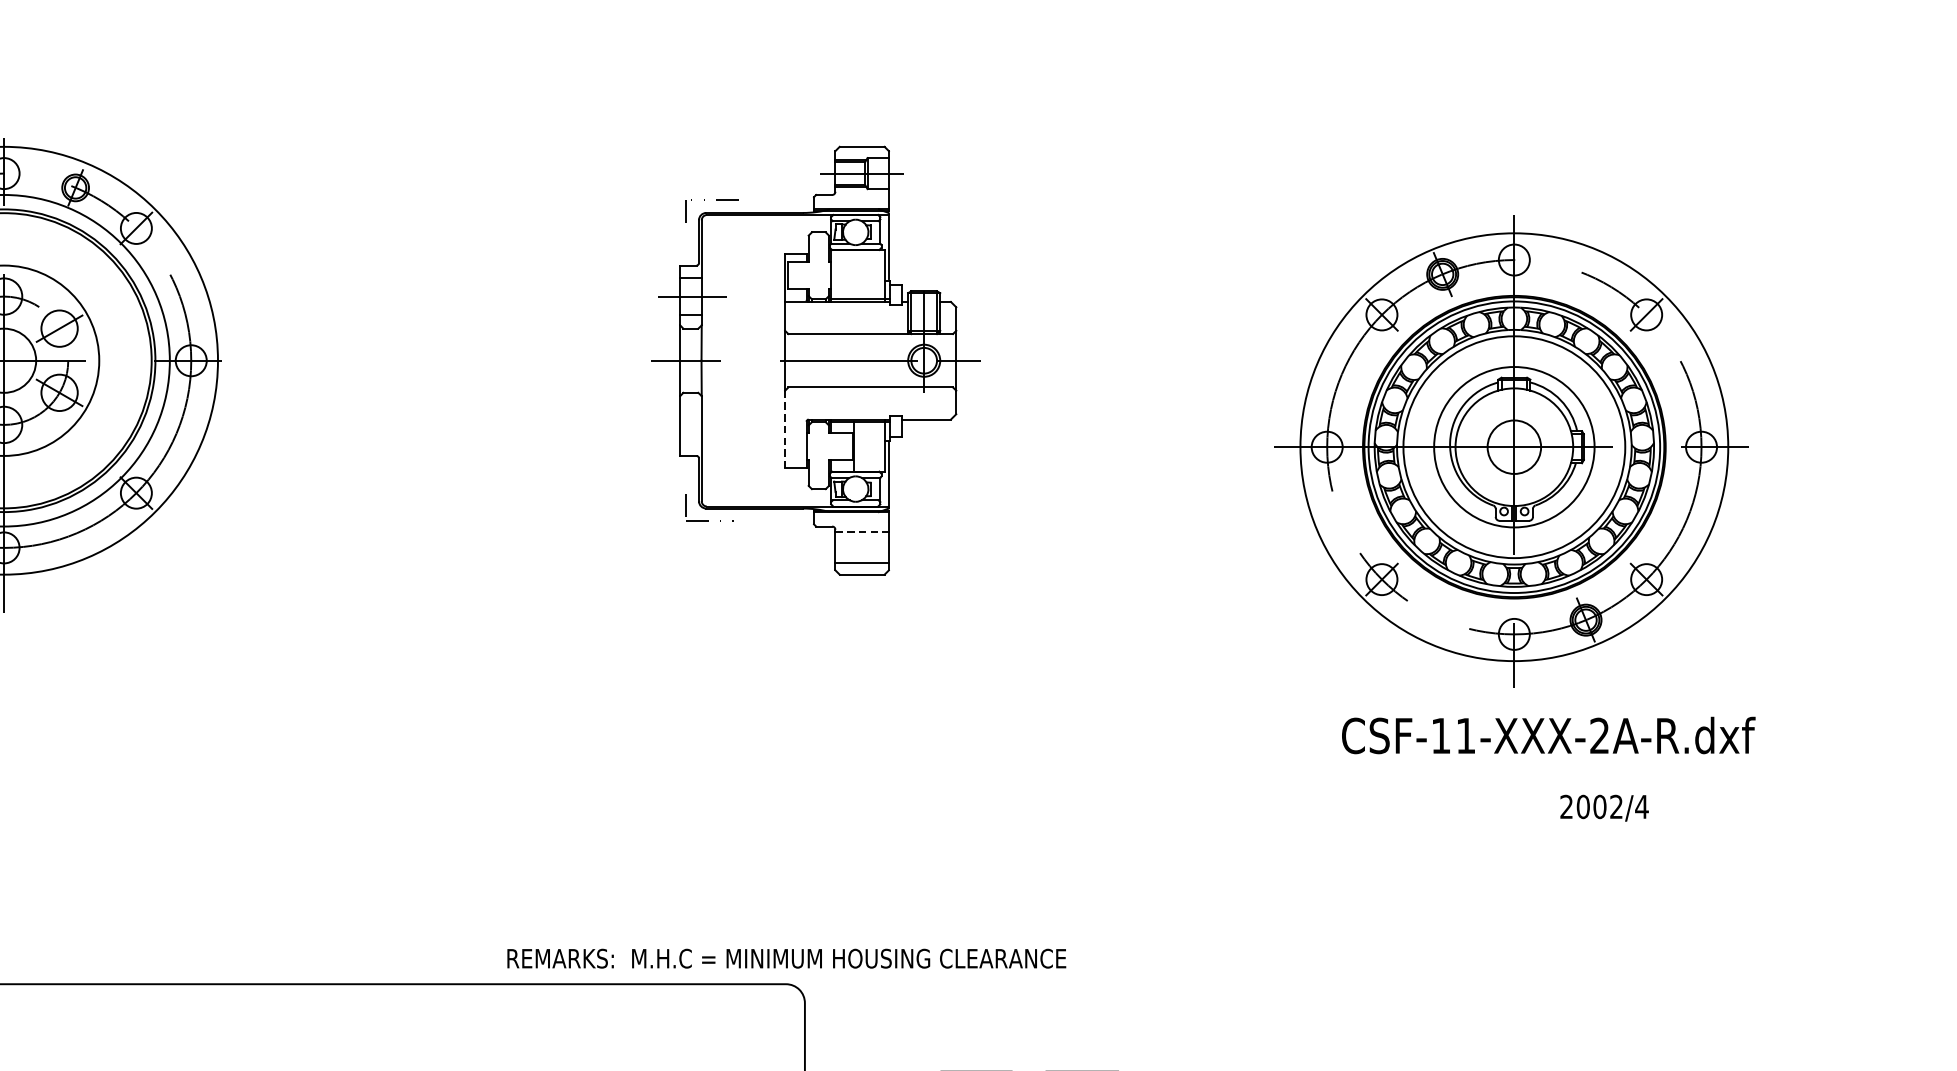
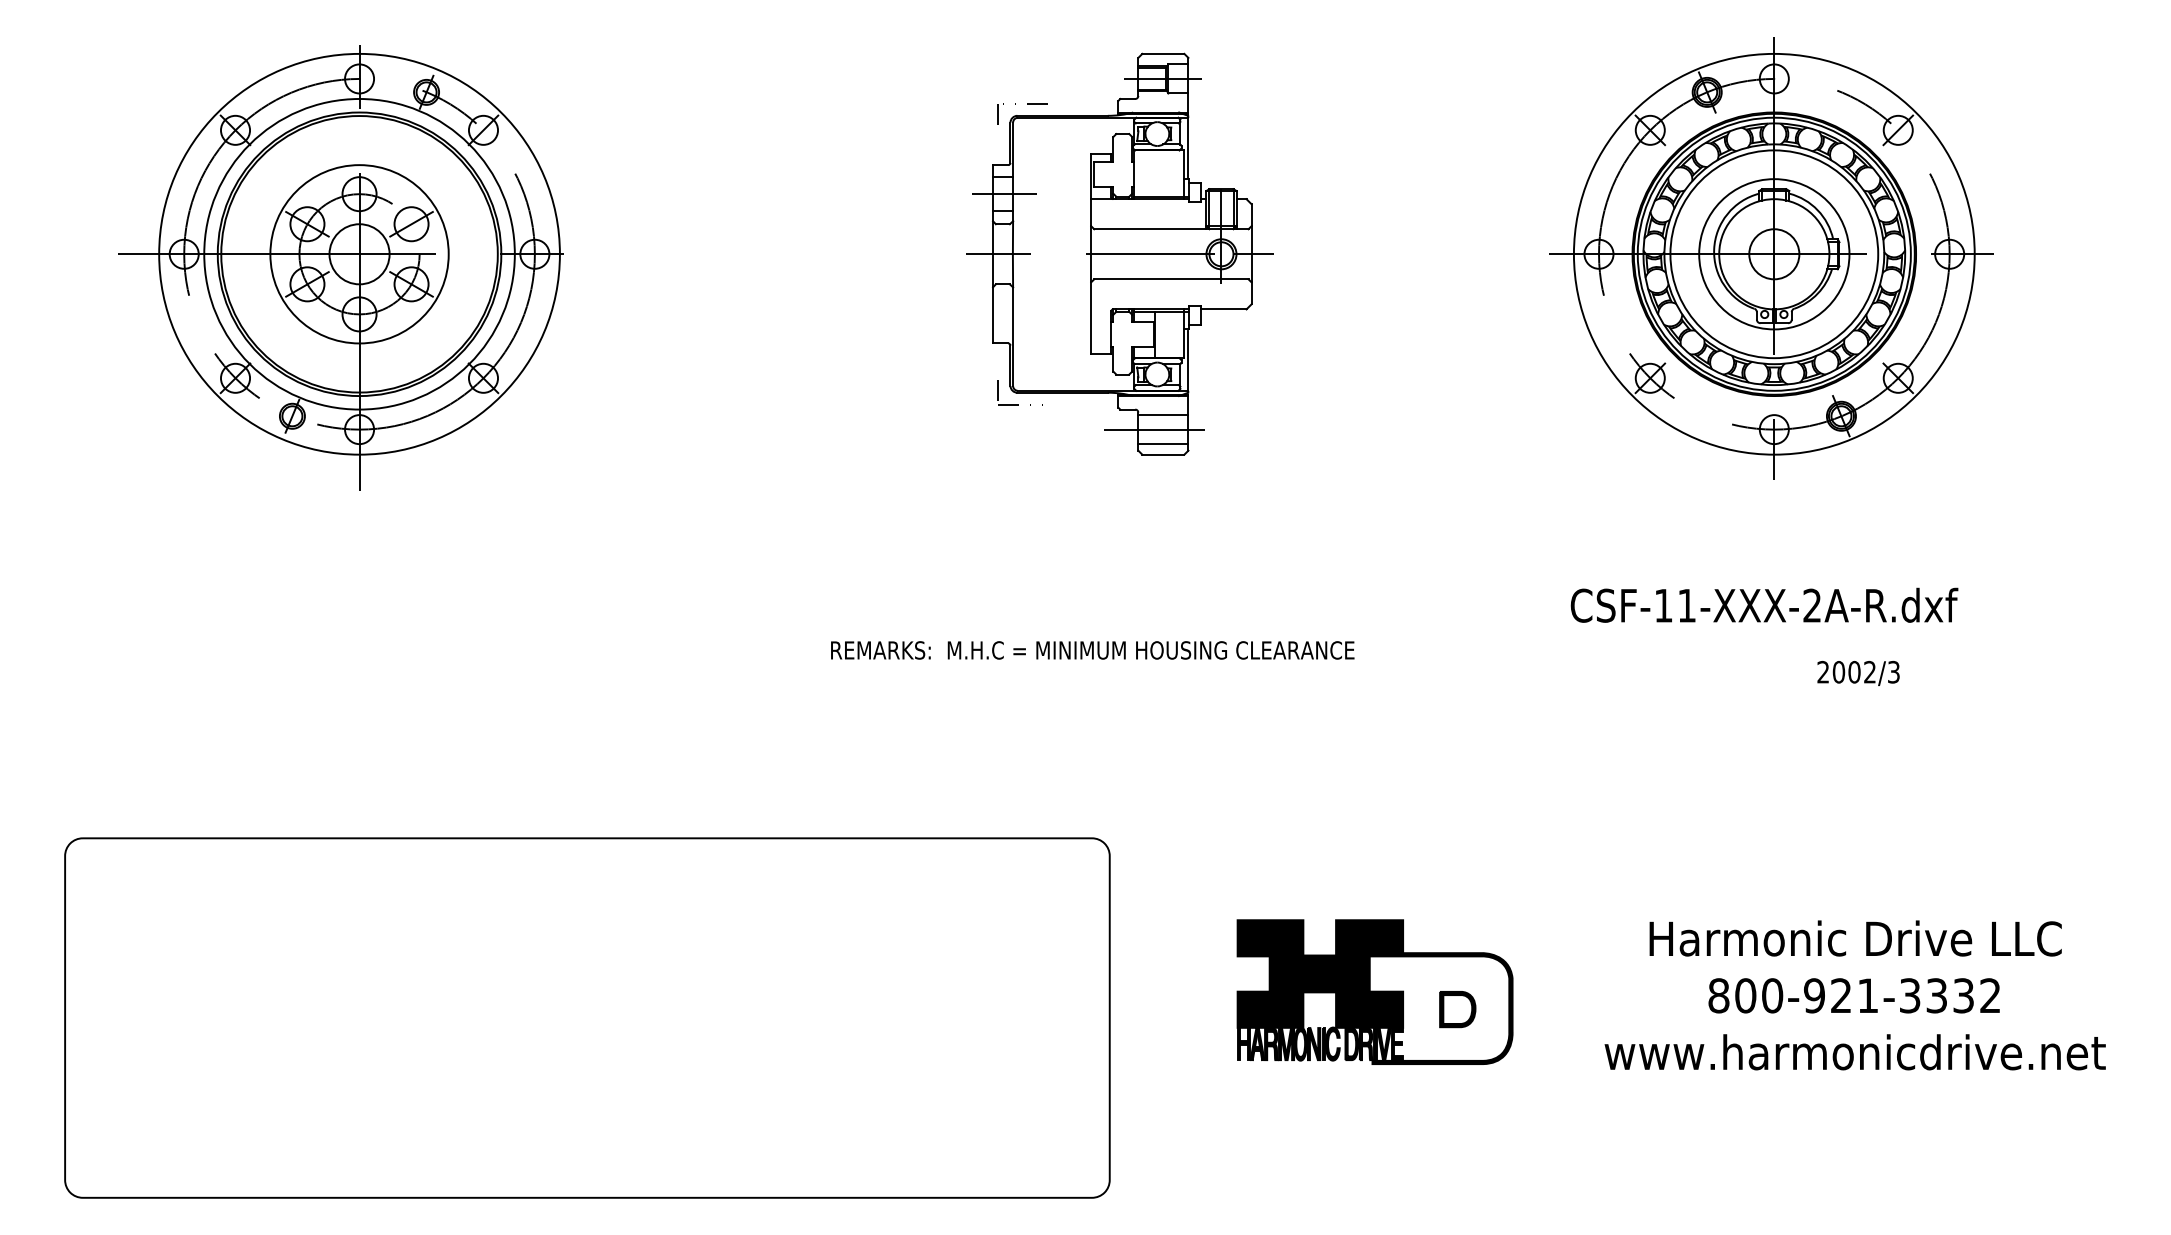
line: (785, 429) -> (1091, 318), dashed -> solid
part: (1511, 451) -> (1771, 258), moved
line: (862, 532) -> (1163, 415), dashed -> solid
line: (852, 547) -> (1154, 429), added
text: (1548, 734) -> (1764, 604), moved
text: (1641, 806) -> (1893, 671), 2002/4 -> 2002/3
text: (786, 958) -> (1092, 650), moved

